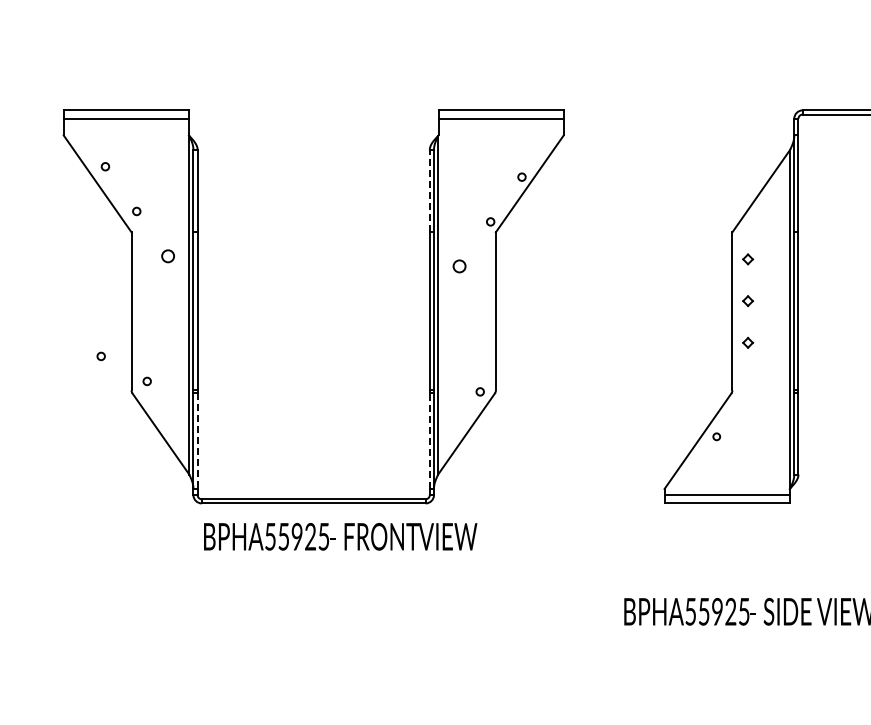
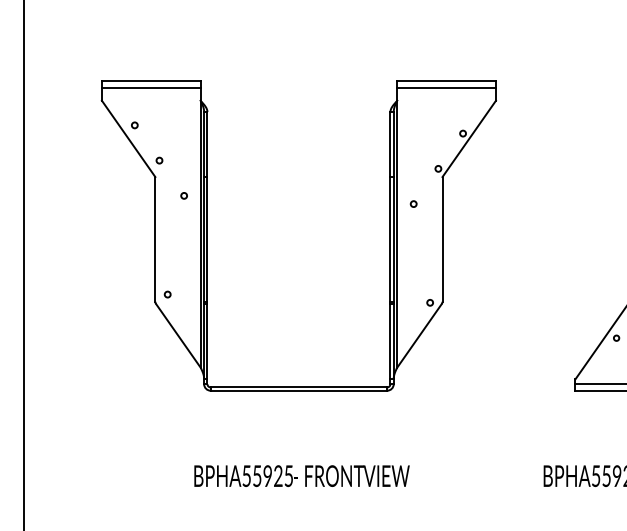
line: (429, 190) -> (390, 144), dashed -> solid
circle: (167, 255) -> (183, 195), size x0.62
circle: (458, 266) -> (413, 204), size x0.62
circle: (100, 356) -> (130, 274), removed
line: (197, 441) -> (207, 341), dashed -> solid
line: (429, 441) -> (390, 341), dashed -> solid
text: (340, 536) -> (301, 475), moved

